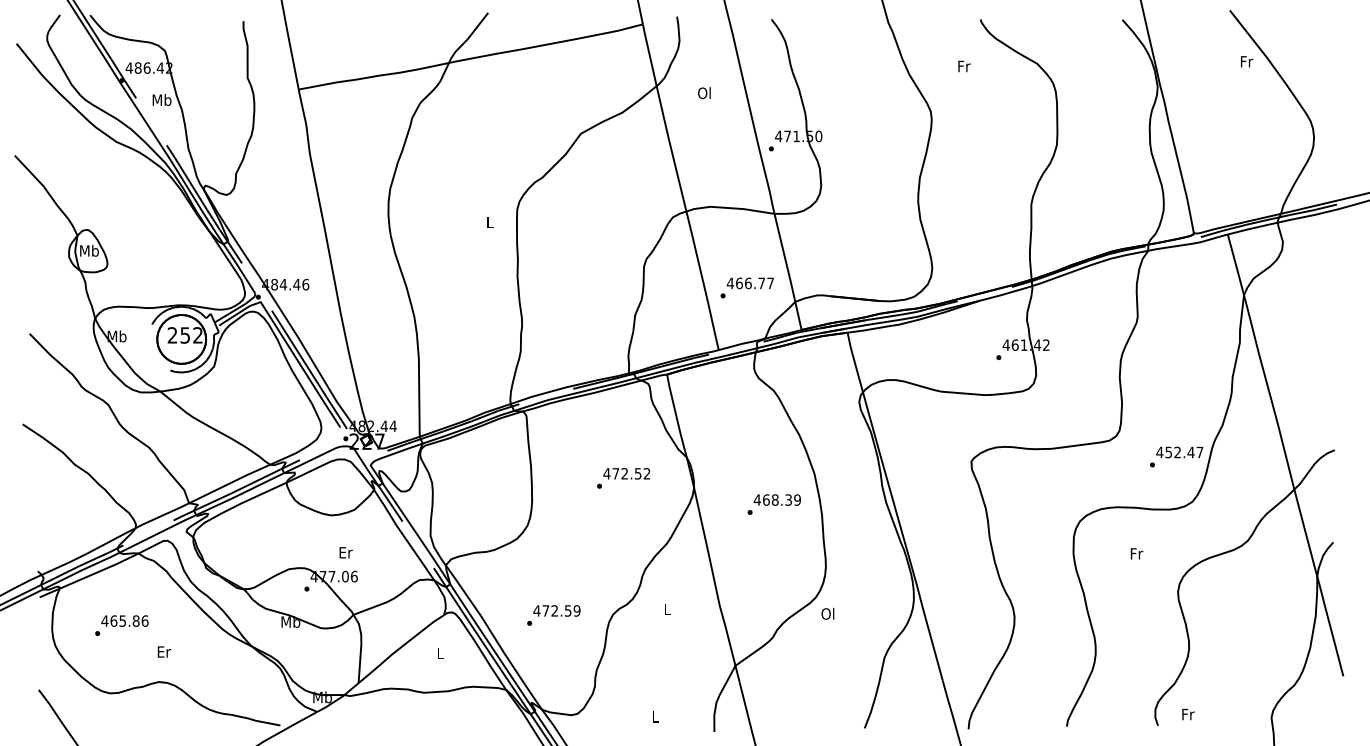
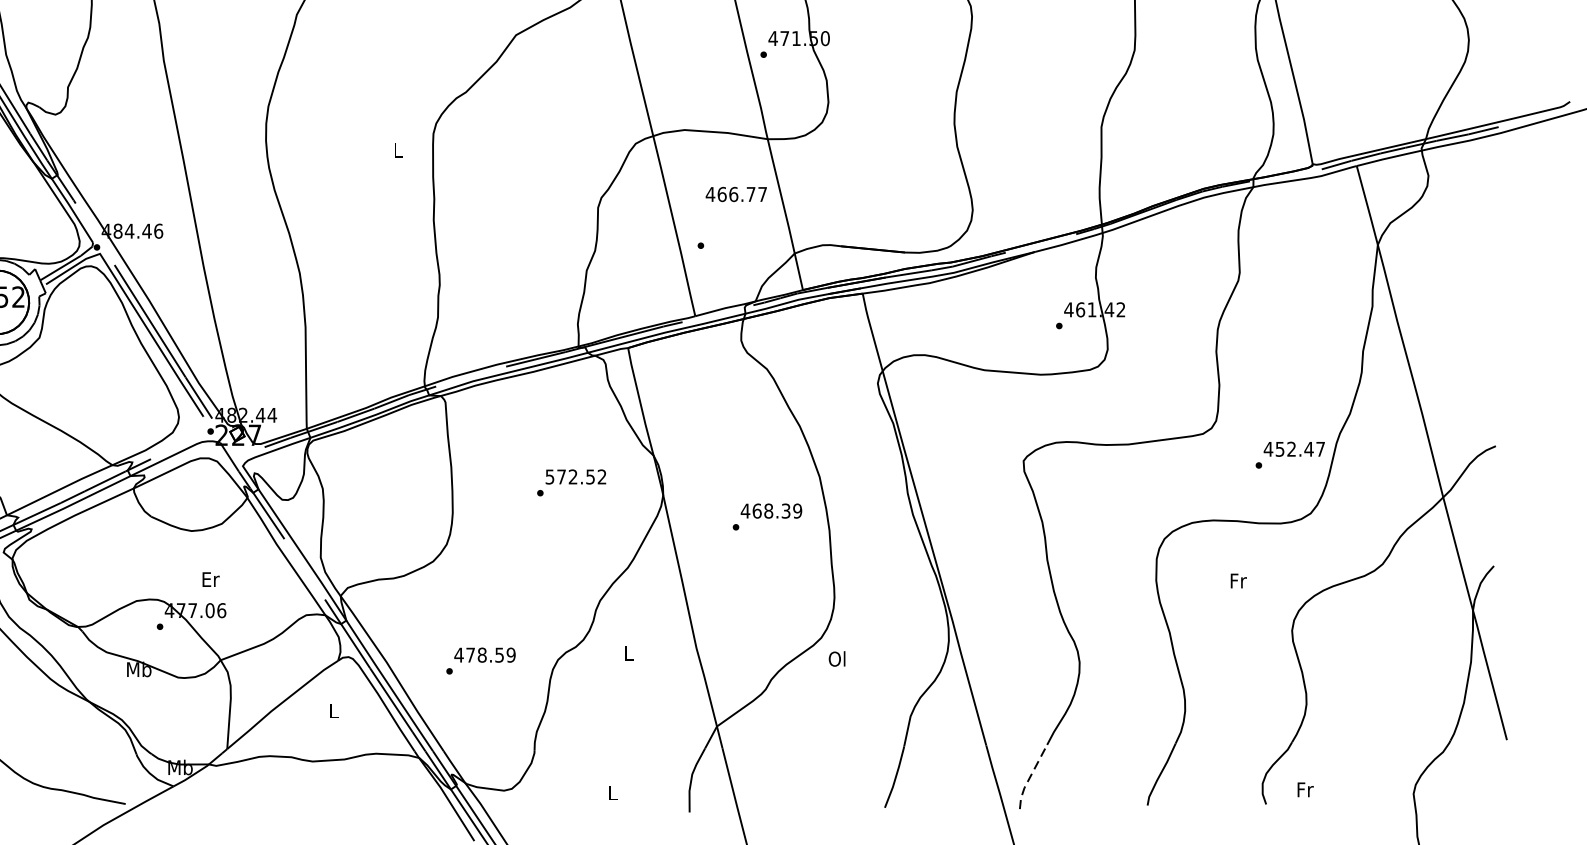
text: (749, 283) -> (735, 194), moved
text: (606, 473) -> (549, 476), 472.52 -> 572.52
text: (554, 610) -> (481, 654), 472.59 -> 478.59
line: (976, 705) -> (1030, 778), solid -> dashed

